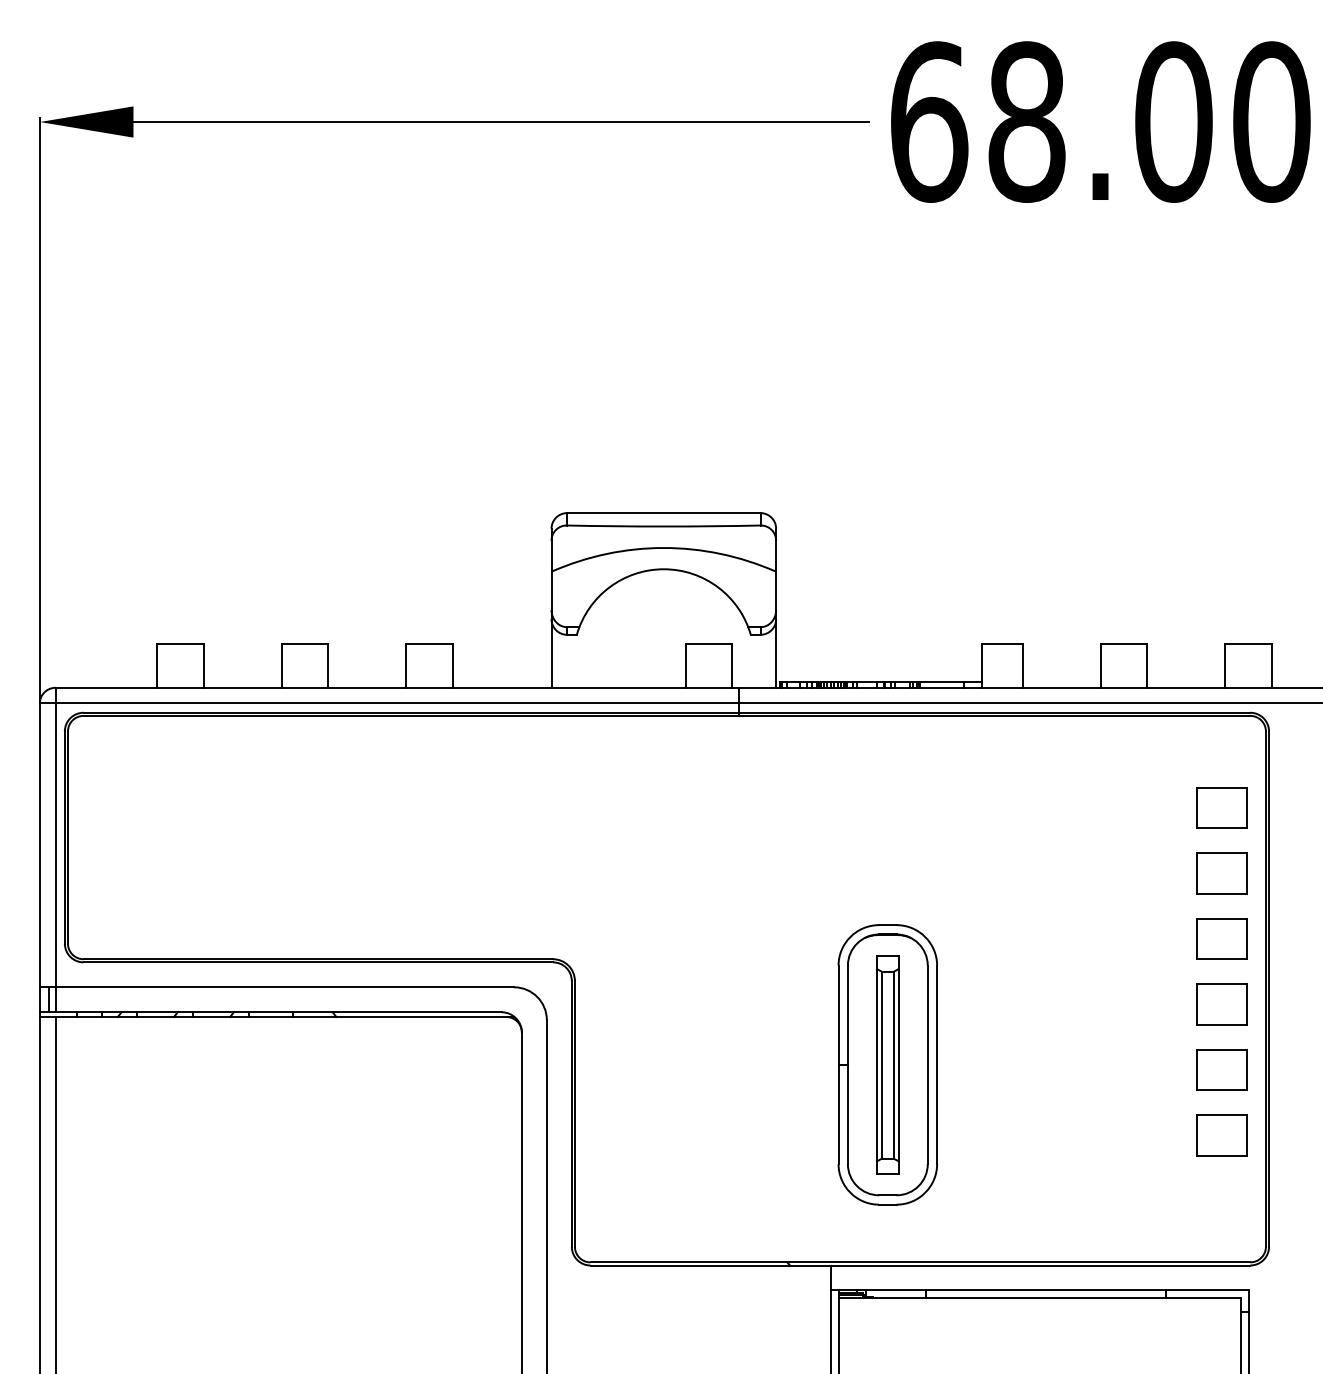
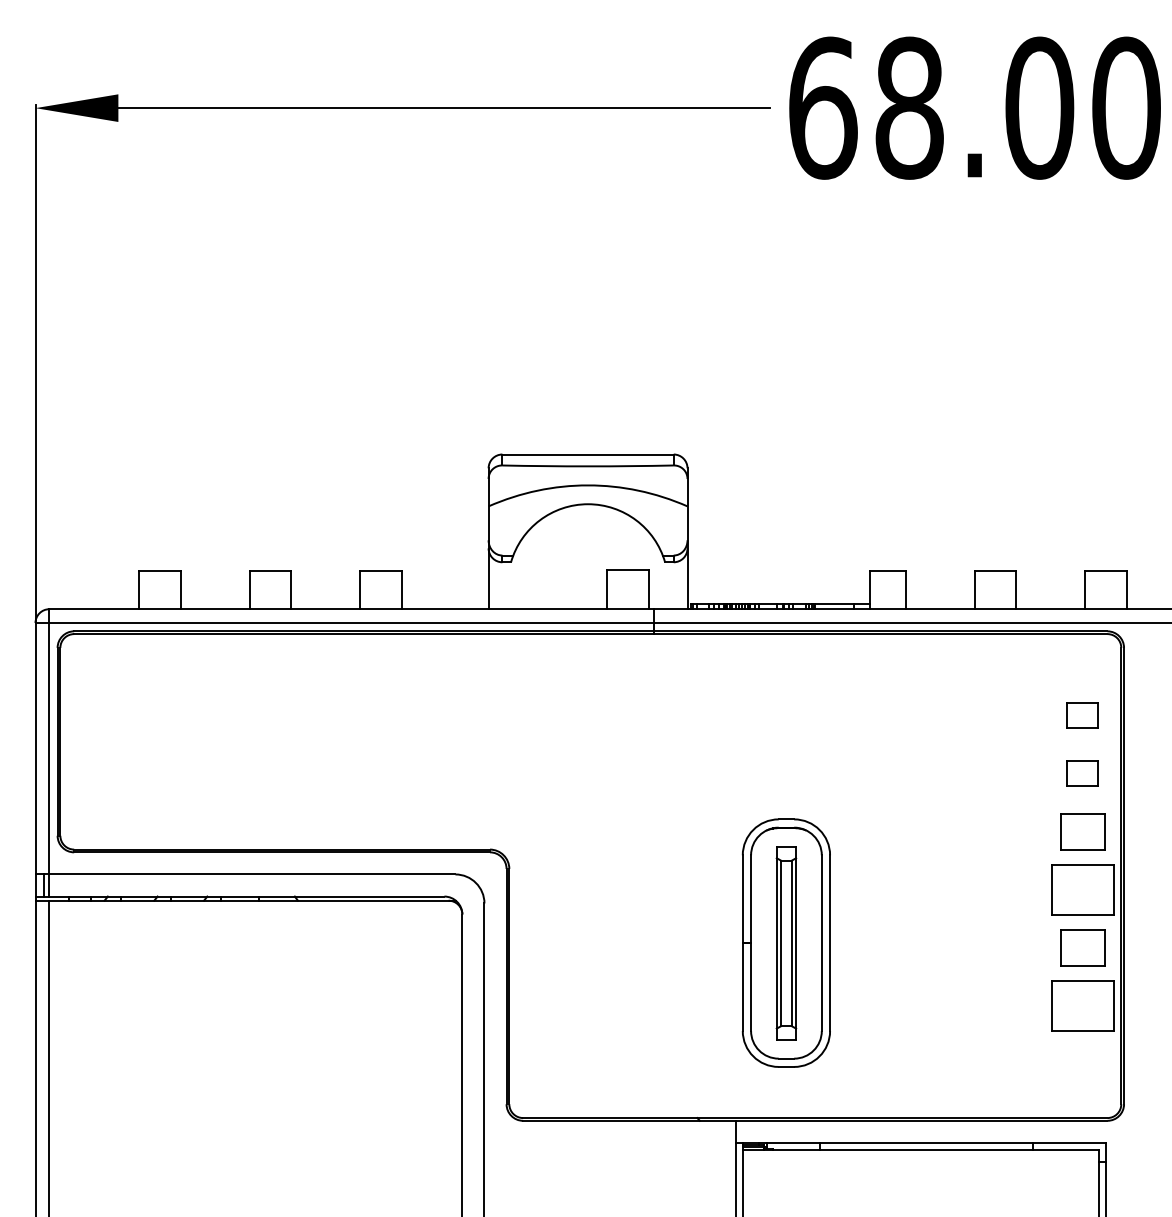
part: (1221, 807) -> (1081, 715), size x0.7
part: (1221, 873) -> (1081, 773), size x0.7
part: (1221, 1004) -> (1081, 889), size x1.4
part: (1221, 1135) -> (1081, 1005), size x1.4

